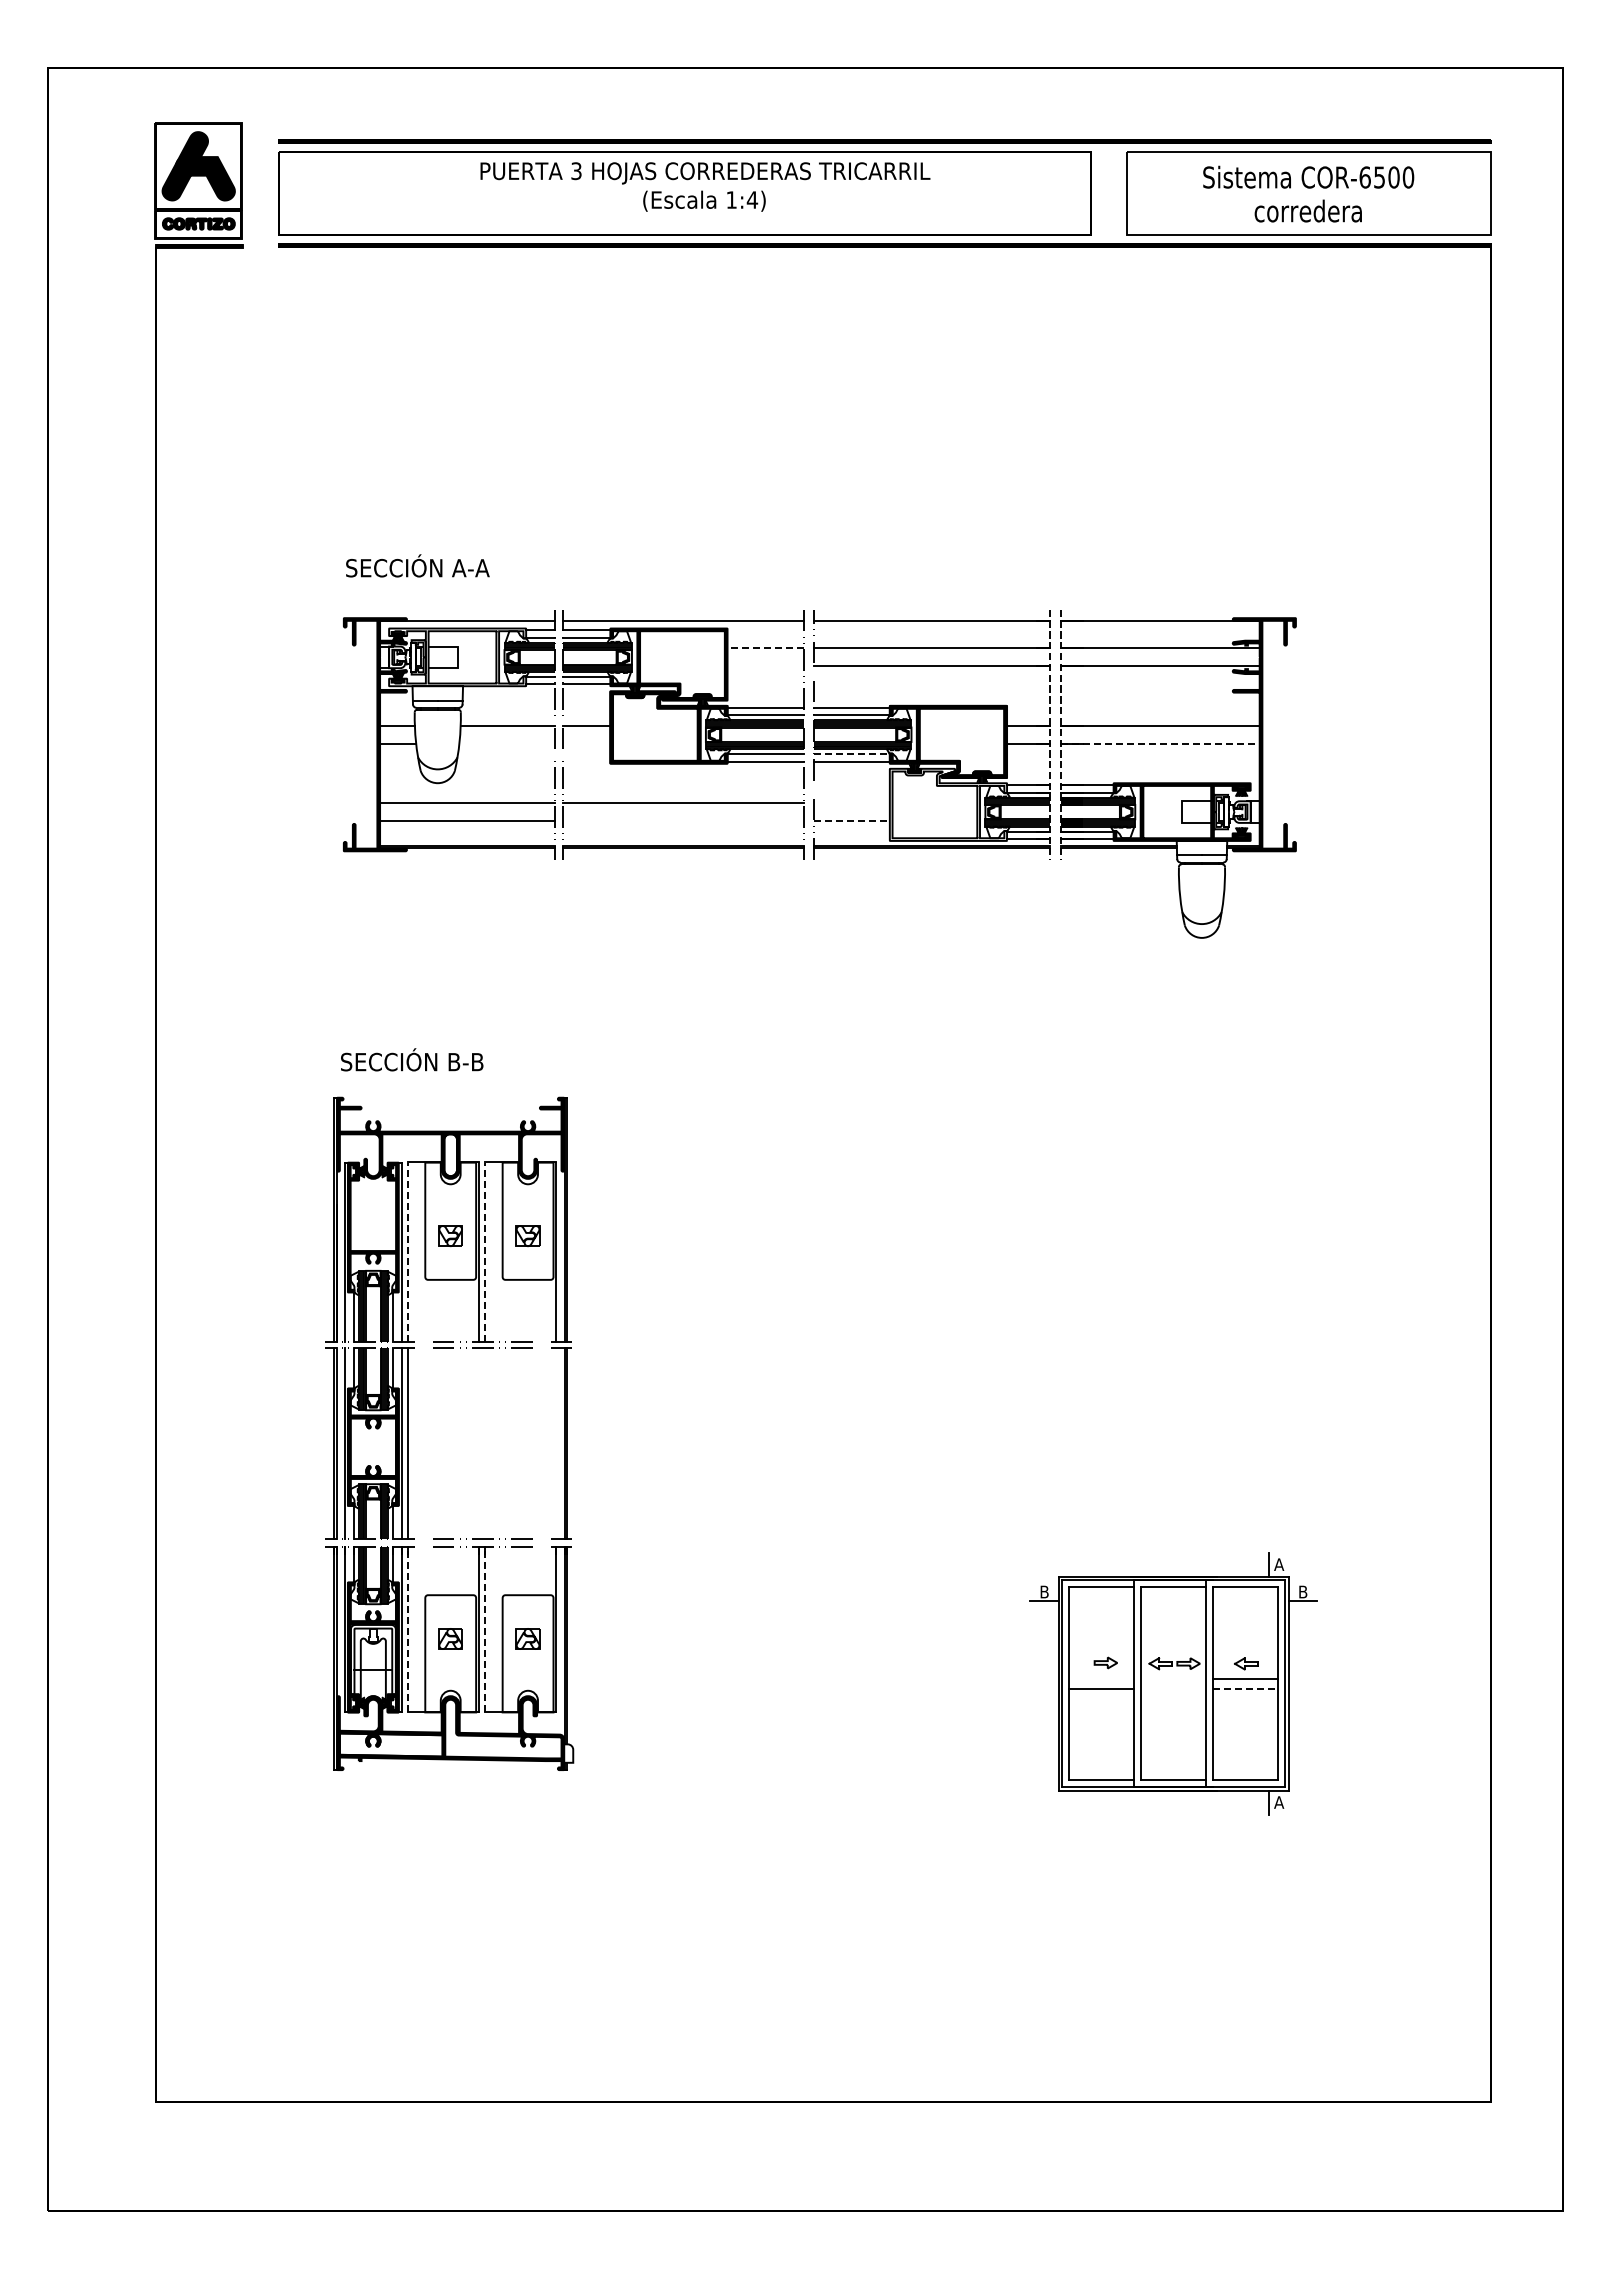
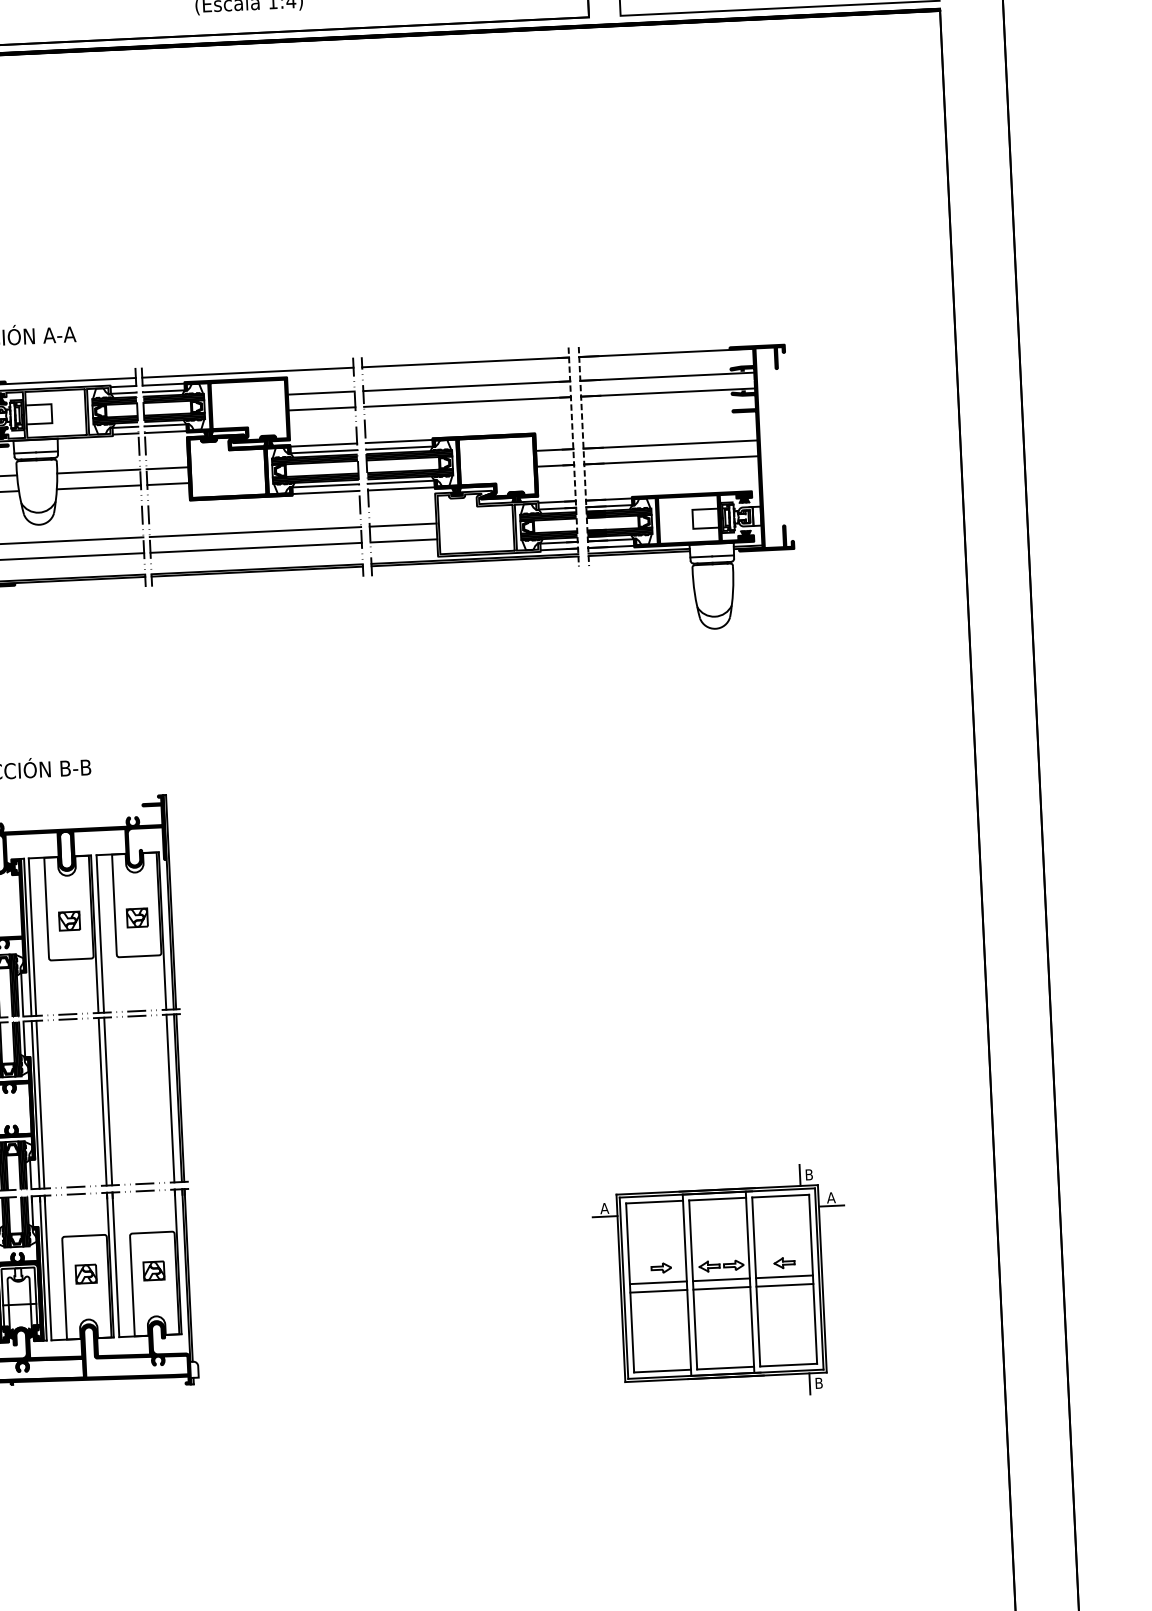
line: (765, 648) -> (321, 393), dashed -> solid
line: (765, 666) -> (321, 408), added
line: (507, 743) -> (99, 487), added
line: (586, 743) -> (168, 483), added
line: (1160, 743) -> (671, 460), dashed -> solid
line: (852, 754) -> (401, 482), dashed -> solid
line: (851, 803) -> (402, 525), added
line: (682, 821) -> (255, 548), added
line: (852, 821) -> (404, 541), dashed -> solid
line: (407, 1252) -> (32, 937), dashed -> solid
line: (484, 1252) -> (99, 934), dashed -> solid
line: (478, 1443) -> (102, 1101), added
line: (484, 1443) -> (107, 1101), added
line: (556, 1443) -> (170, 1098), added
text: (1279, 1564) -> (809, 1174), A -> B
text: (1044, 1591) -> (604, 1208), B -> A
text: (1303, 1591) -> (831, 1197), B -> A
line: (407, 1629) -> (47, 1267), dashed -> solid
line: (484, 1629) -> (115, 1264), dashed -> solid
line: (1101, 1679) -> (658, 1282), added
line: (1173, 1679) -> (721, 1279), added
line: (1173, 1689) -> (721, 1288), added
line: (1246, 1689) -> (785, 1285), dashed -> solid
text: (1279, 1802) -> (819, 1383), A -> B

